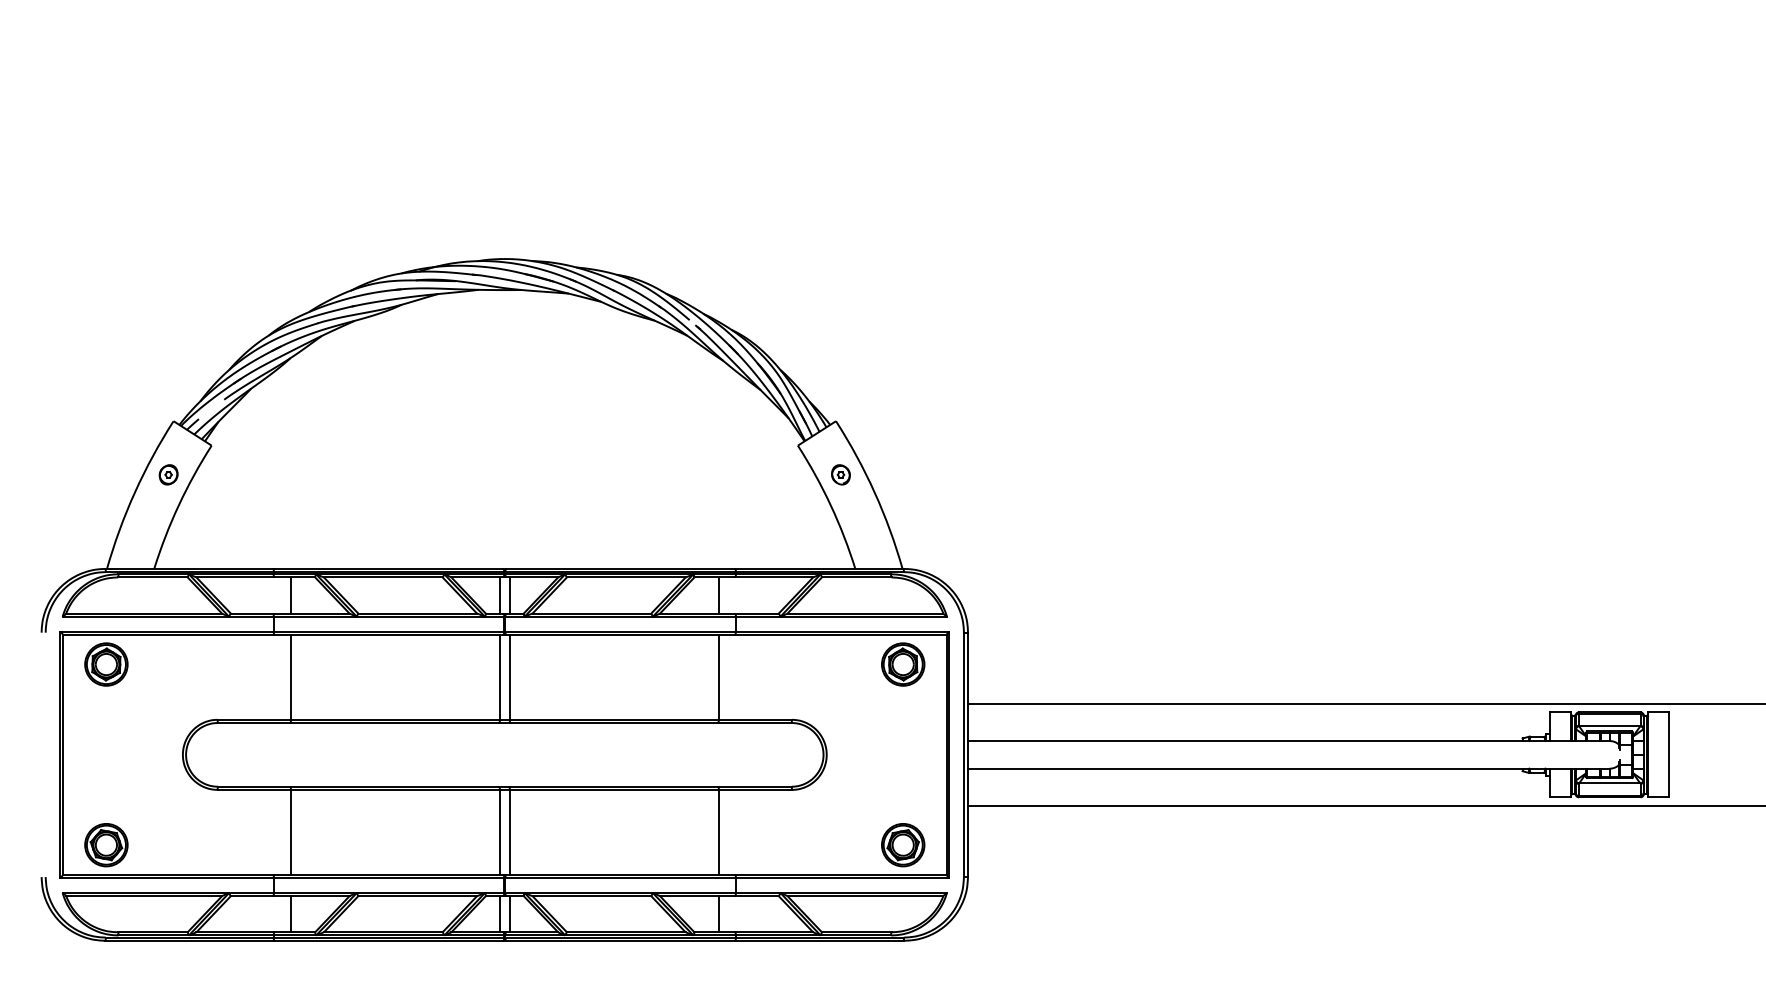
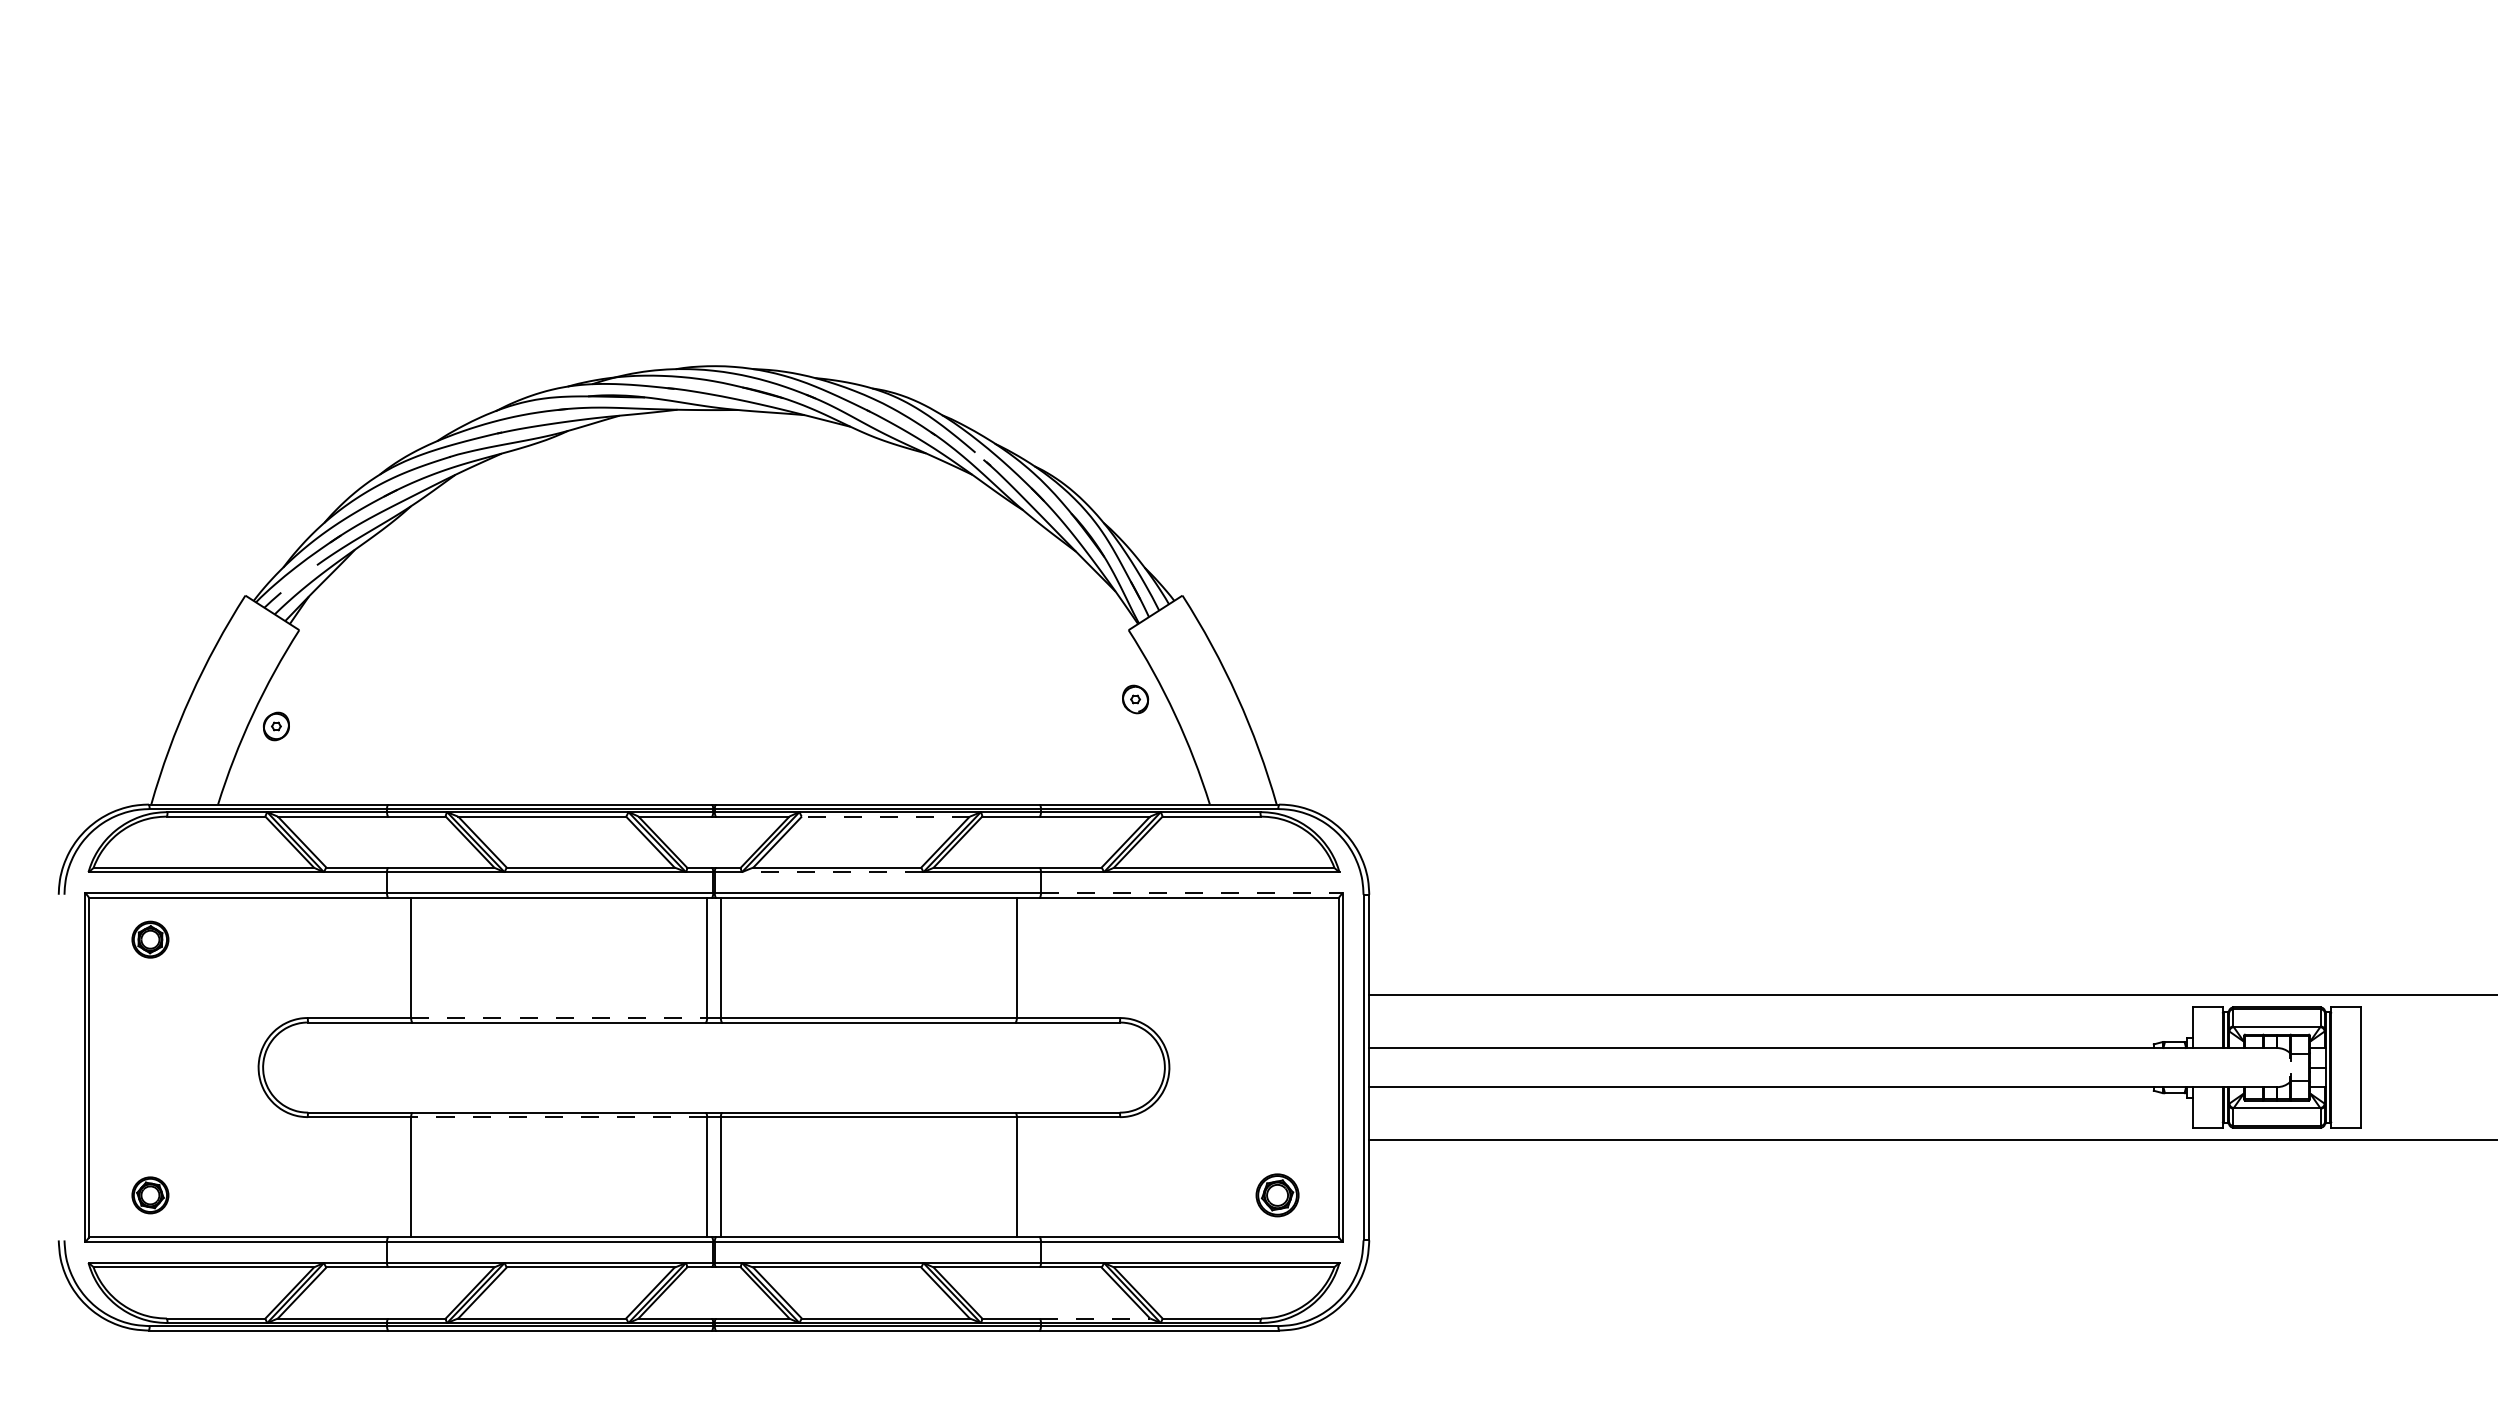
part: (168, 474) -> (276, 726), moved
part: (840, 474) -> (1135, 699), moved
line: (626, 577) -> (885, 816), solid -> dashed
line: (290, 595) -> (411, 841), removed
line: (500, 595) -> (707, 841), removed
line: (510, 595) -> (721, 841), removed
line: (718, 595) -> (1016, 841), removed
line: (588, 616) -> (832, 872), solid -> dashed
line: (842, 631) -> (1191, 893), solid -> dashed
part: (106, 664) -> (150, 939), size x0.6
part: (903, 664) -> (1277, 939), removed
line: (395, 719) -> (559, 1017), solid -> dashed
line: (395, 790) -> (559, 1117), solid -> dashed
part: (106, 845) -> (150, 1195), size x0.6
part: (903, 845) -> (1277, 1195), size x0.7
line: (290, 913) -> (411, 1292), removed
line: (500, 913) -> (707, 1292), removed
line: (510, 913) -> (721, 1292), removed
line: (718, 913) -> (1016, 1292), removed
line: (774, 932) -> (1095, 1318), solid -> dashed

